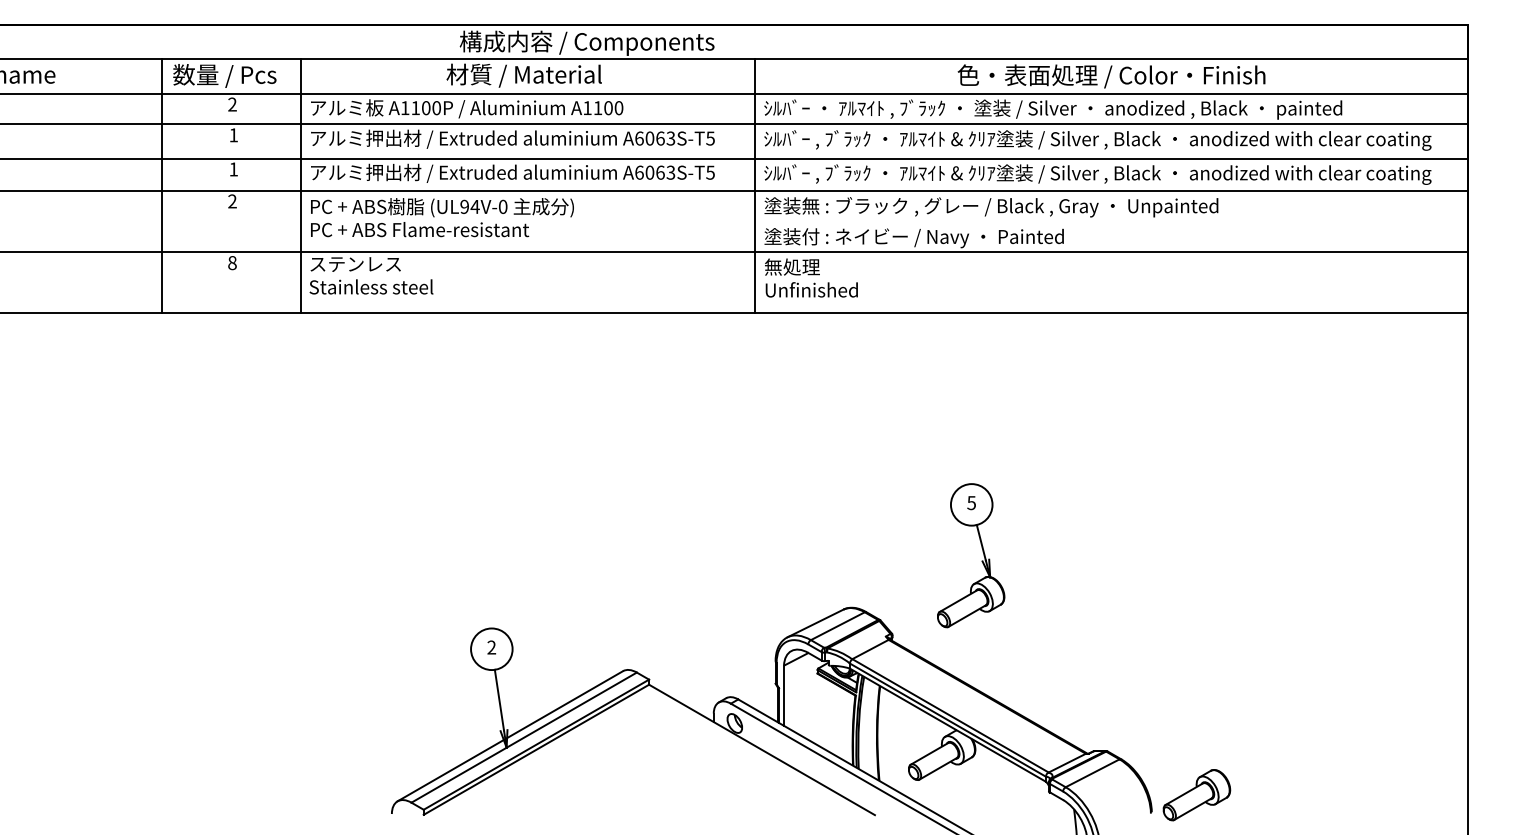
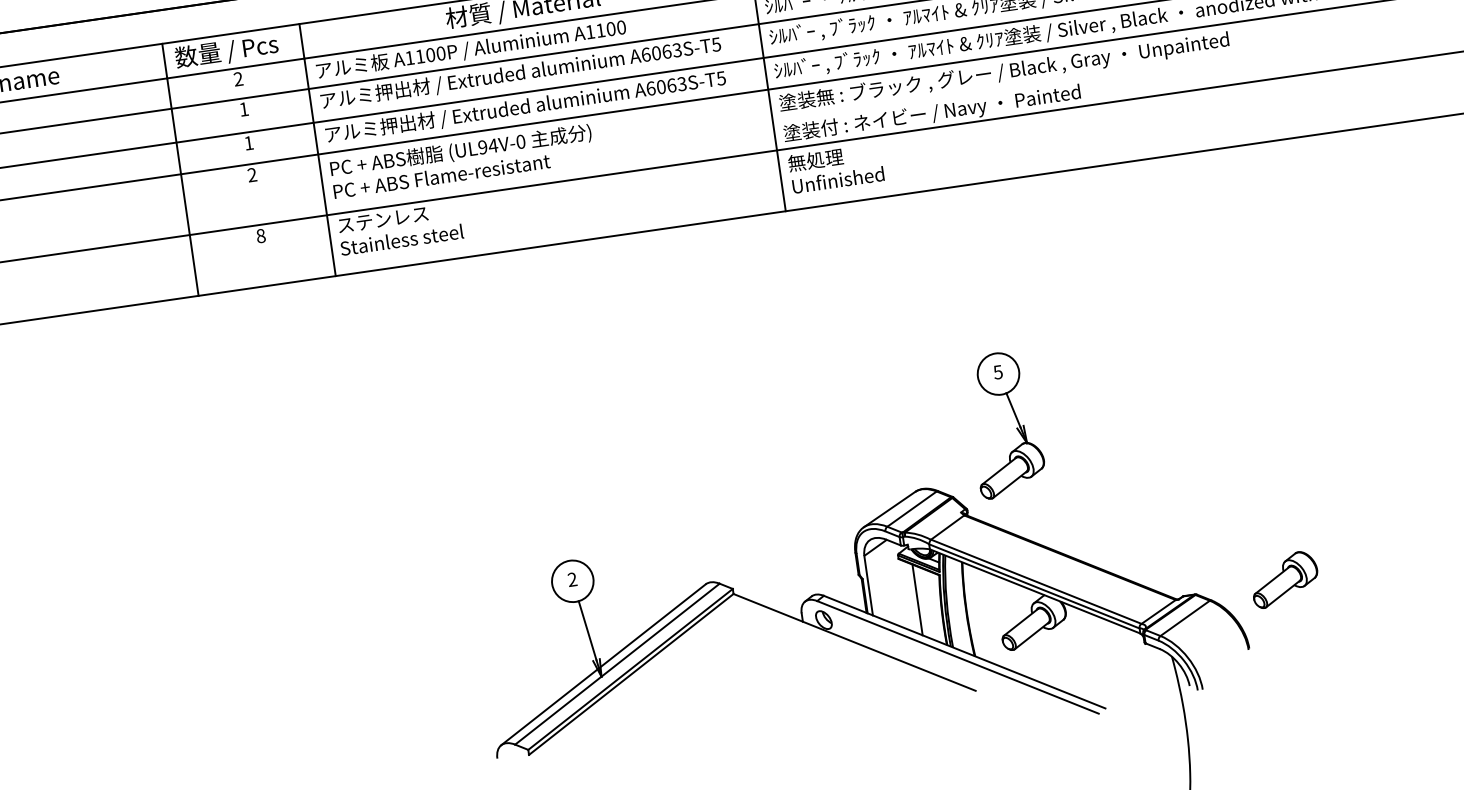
part: (981, 560) -> (1016, 427), moved
line: (830, 716) -> (917, 599), added
part: (1196, 795) -> (1284, 580), moved

